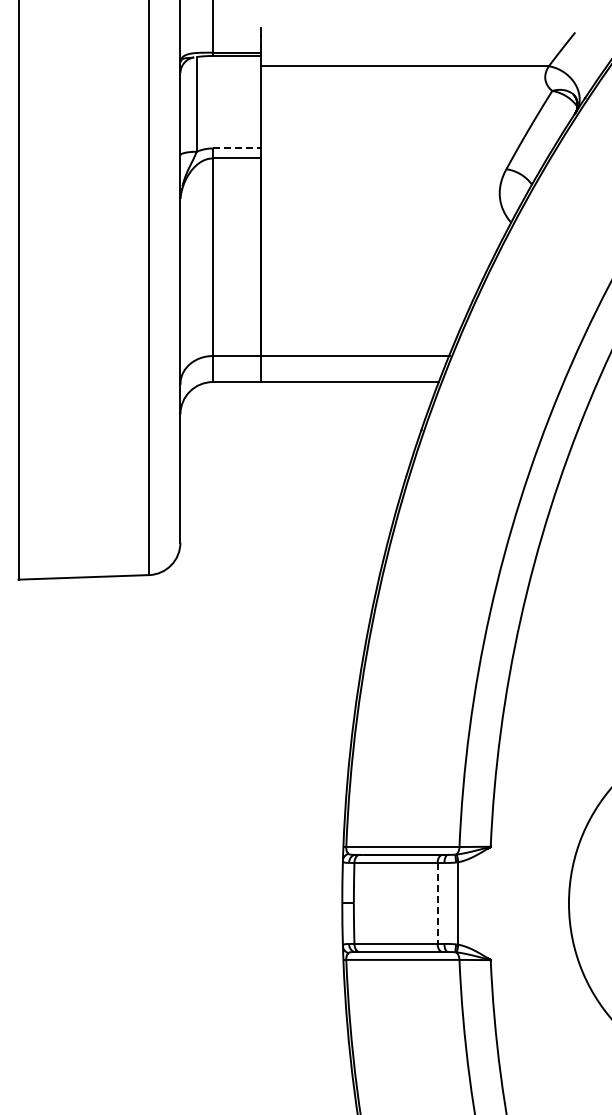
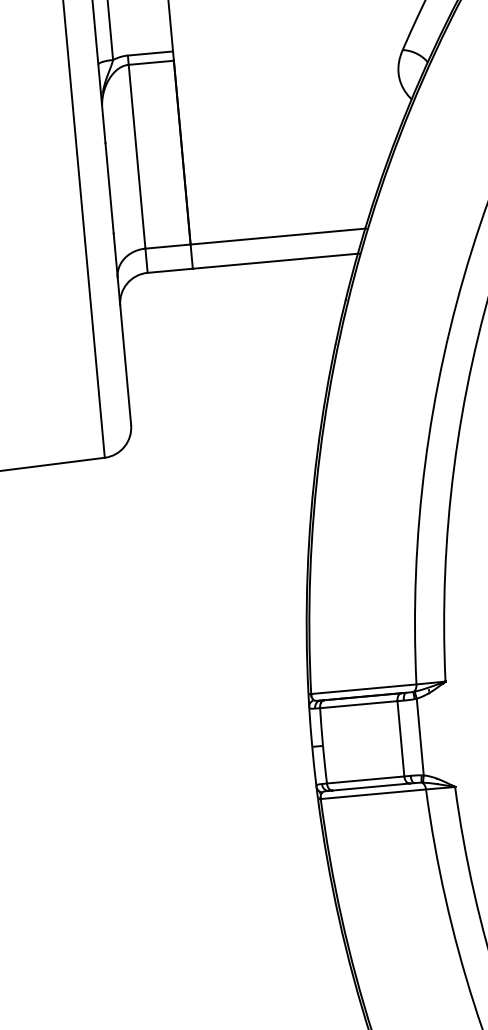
line: (237, 148) -> (150, 53), dashed -> solid
line: (437, 903) -> (400, 738), dashed -> solid

